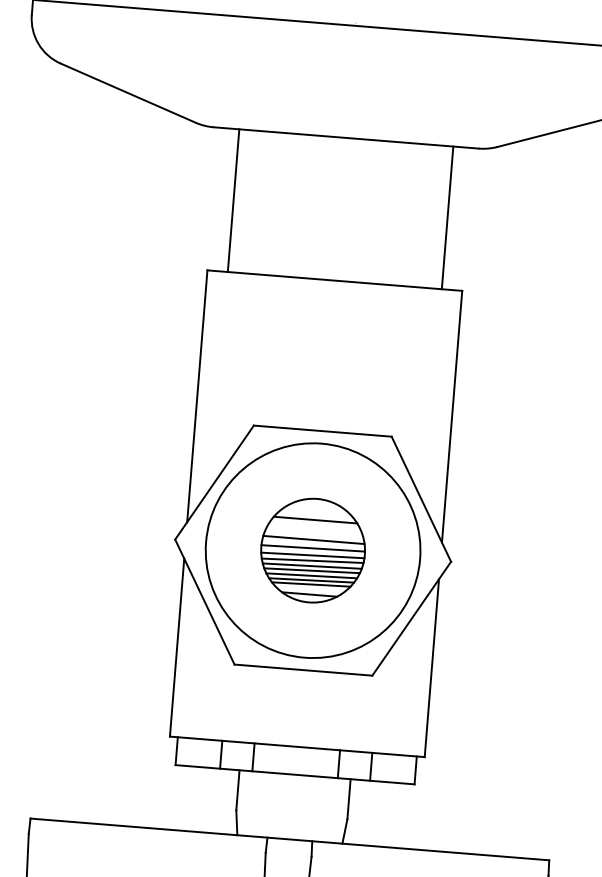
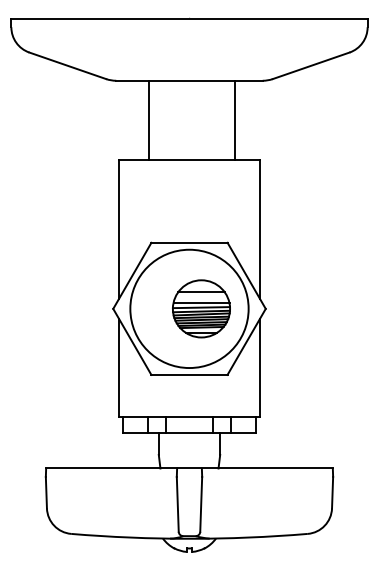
line: (233, 199) -> (149, 119), moved
line: (447, 216) -> (234, 119), moved
part: (313, 549) -> (201, 308), moved

